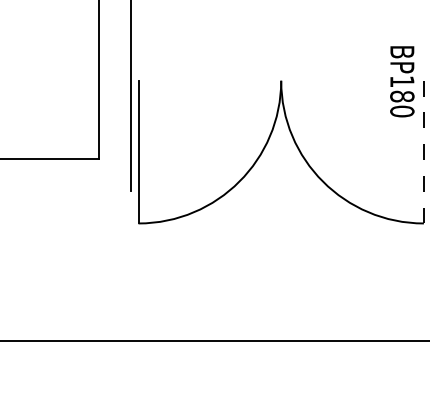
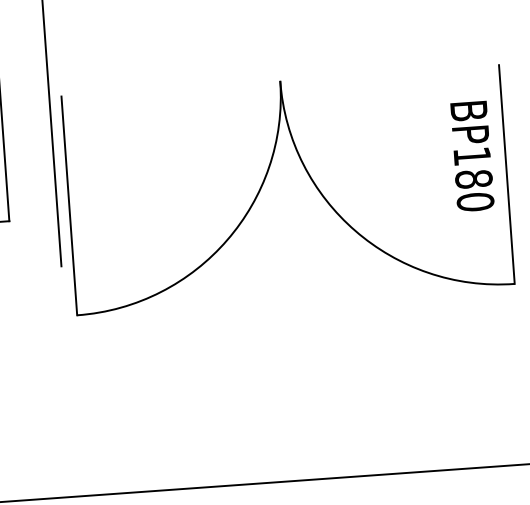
text: (402, 81) -> (472, 156), moved
line: (423, 151) -> (506, 173), dashed -> solid

